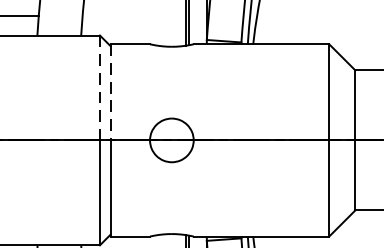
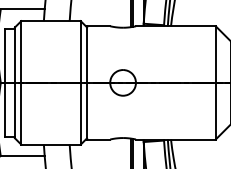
line: (99, 88) -> (80, 52), dashed -> solid
line: (111, 93) -> (87, 55), dashed -> solid

